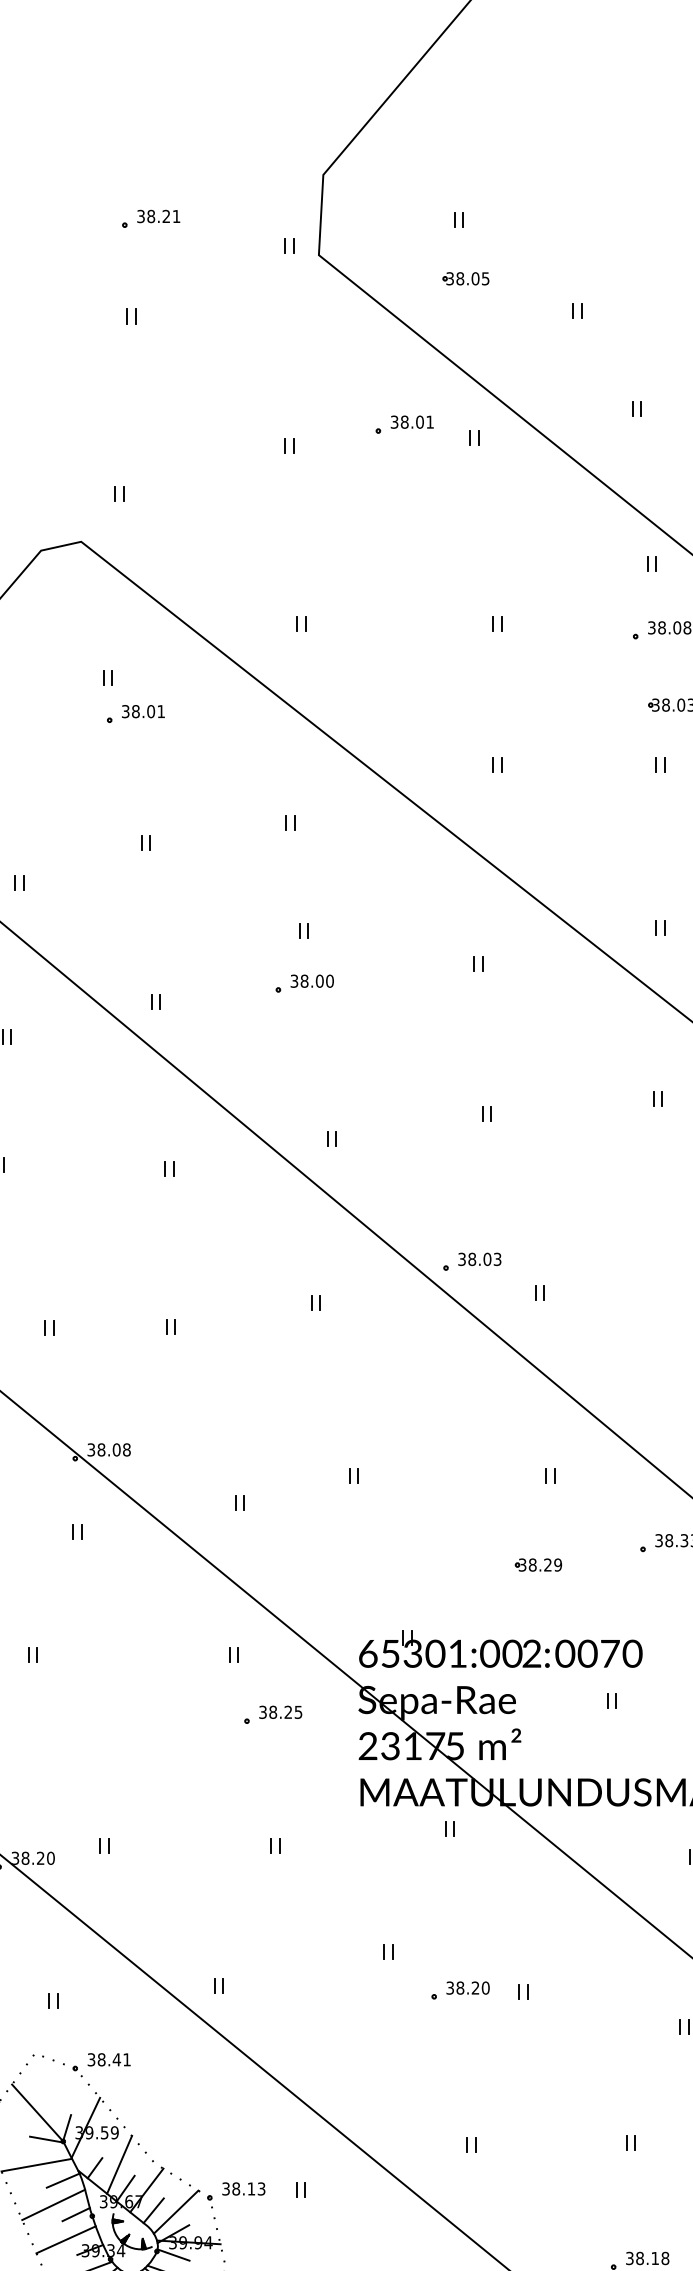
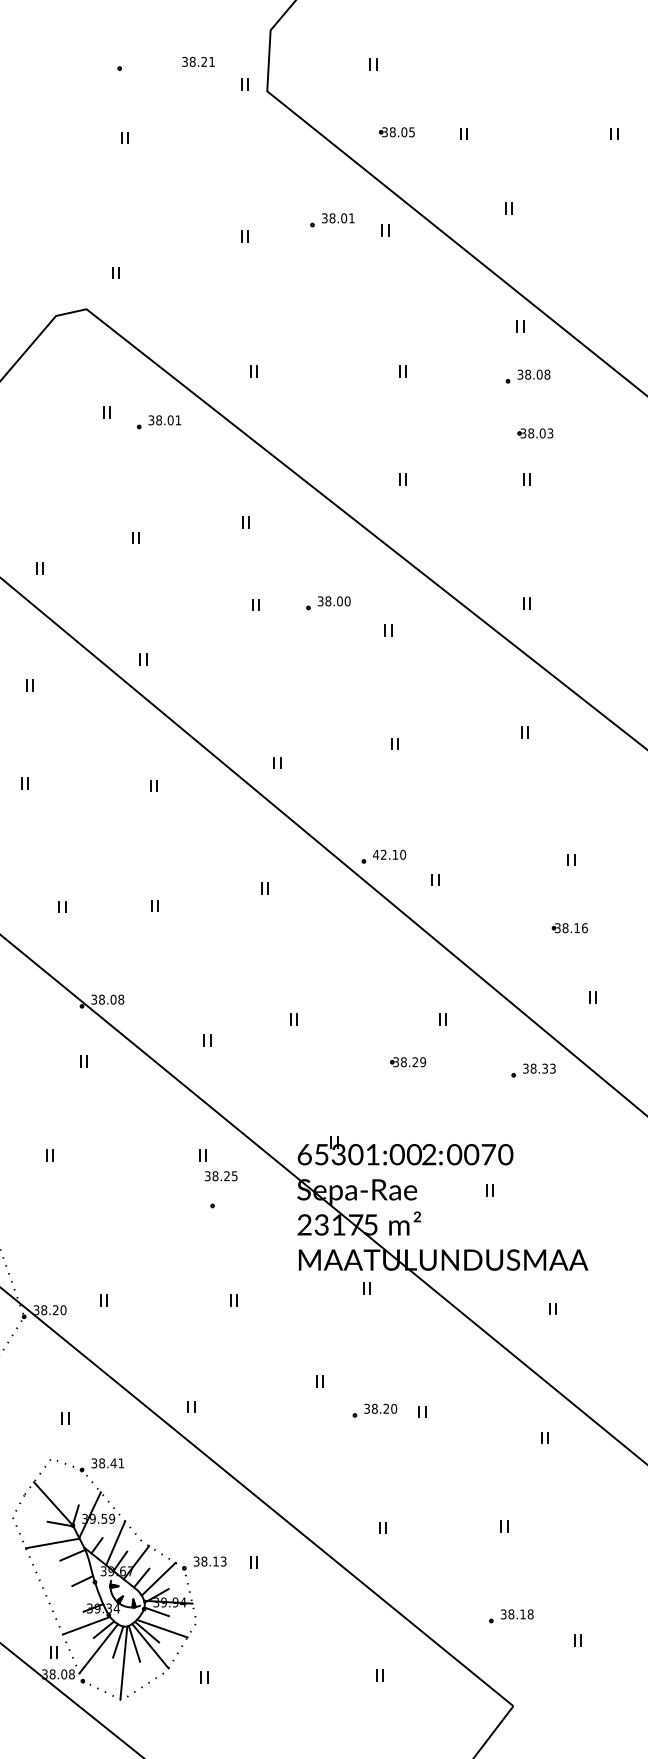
text: (158, 215) -> (198, 61), moved
part: (465, 279) -> (396, 132), moved
part: (136, 714) -> (159, 422), moved
part: (304, 984) -> (328, 603), moved
text: (479, 1258) -> (389, 854), 38.03 -> 42.10
part: (538, 1565) -> (408, 1062), moved
text: (281, 1712) -> (221, 1176), moved
line: (53, 2204) -> (65, 1573), removed
line: (65, 2238) -> (74, 1599), removed

